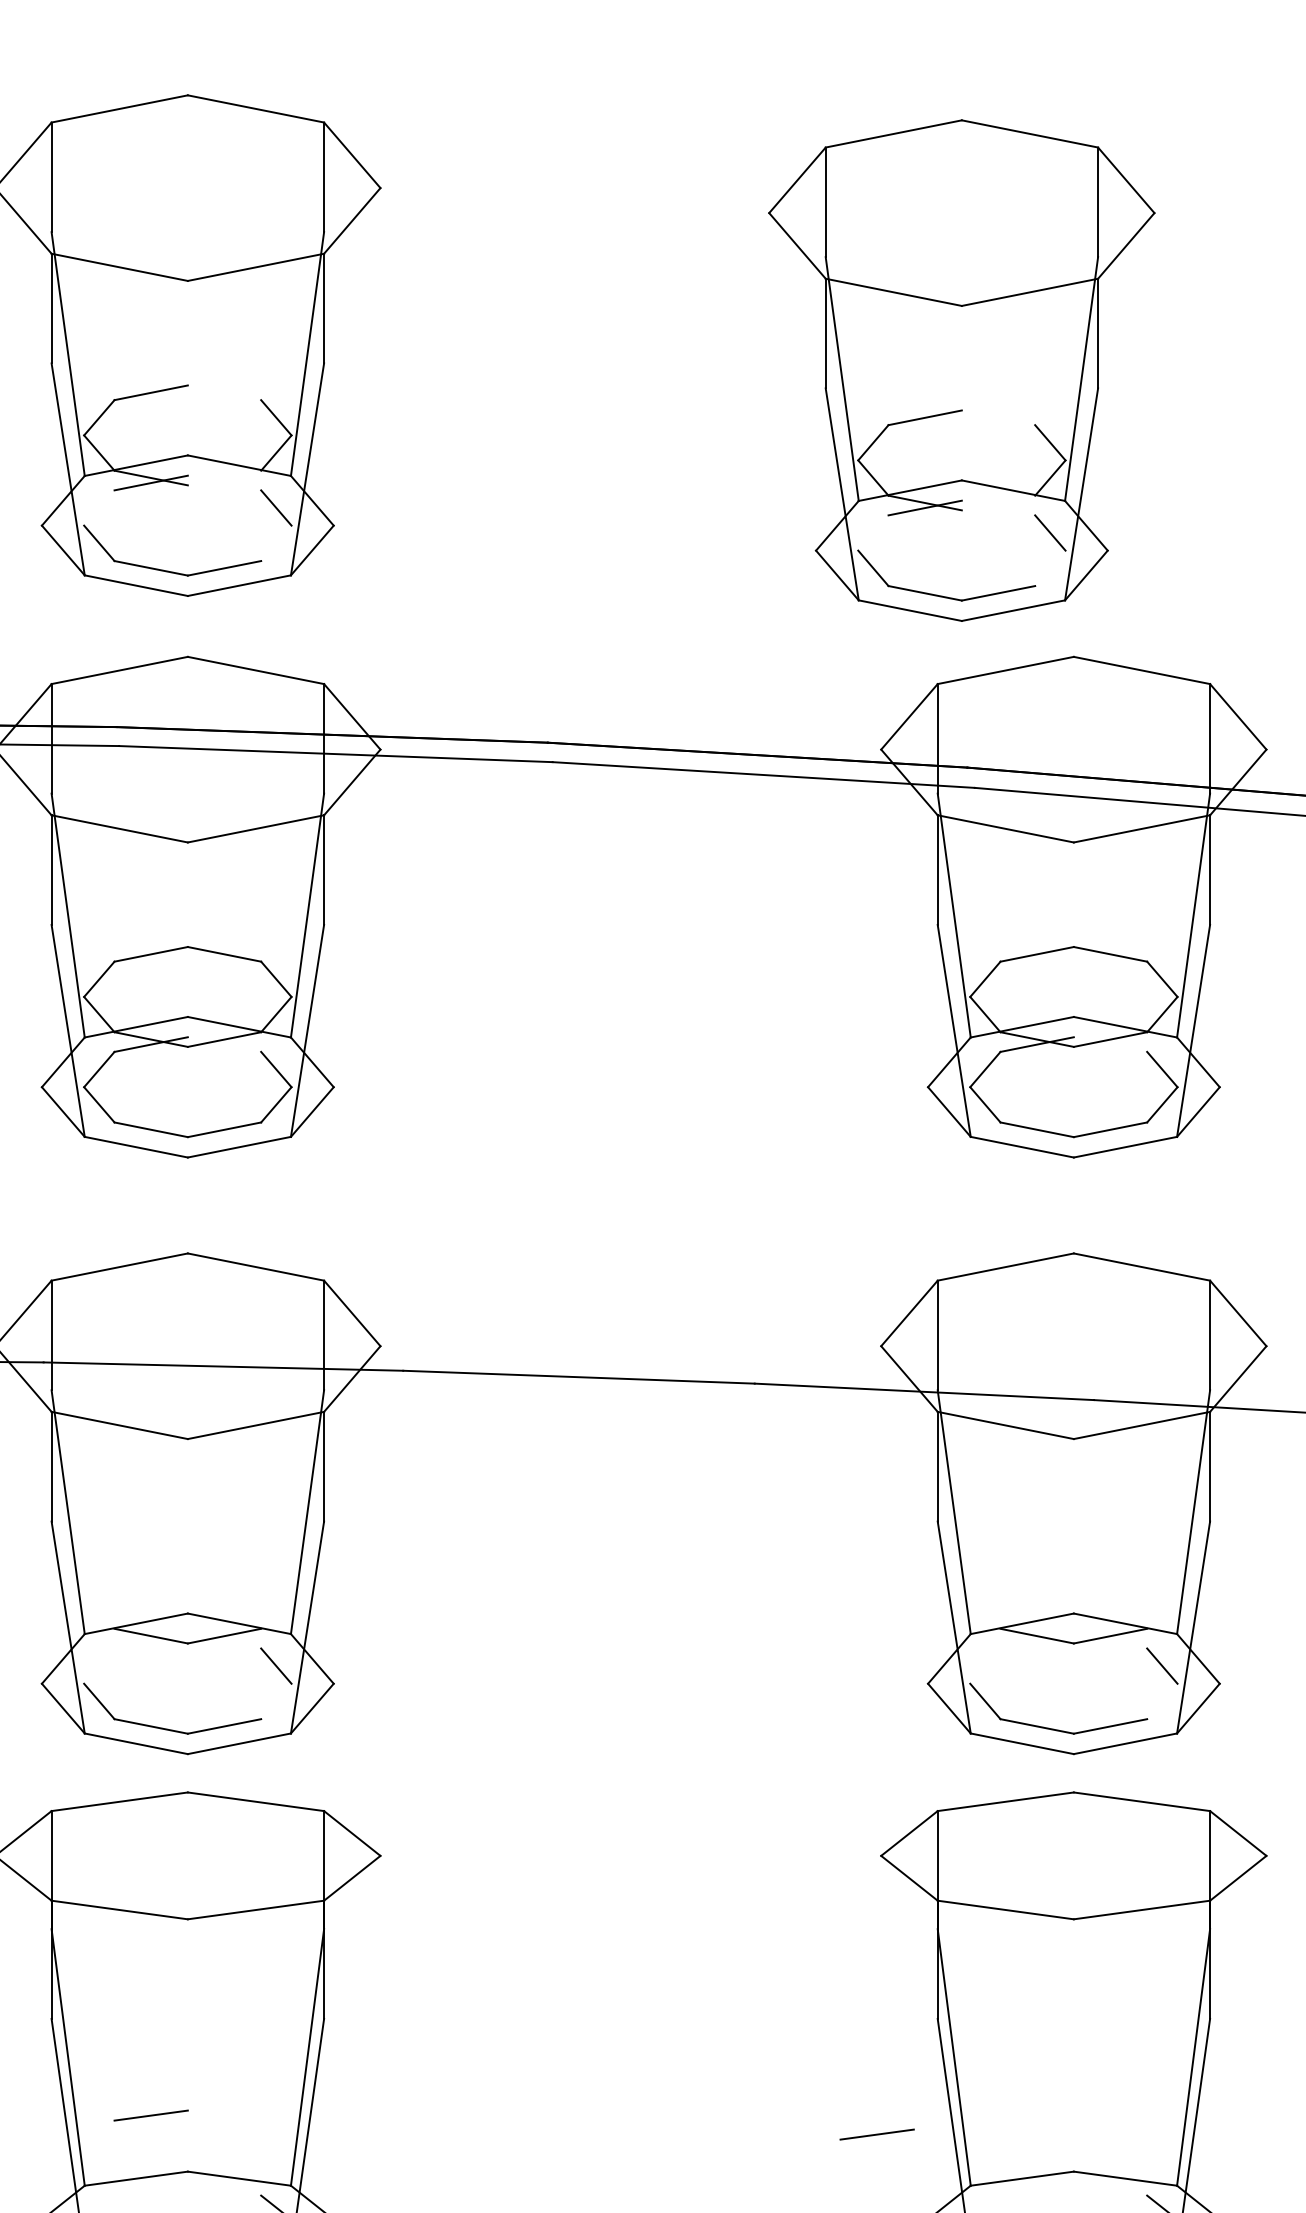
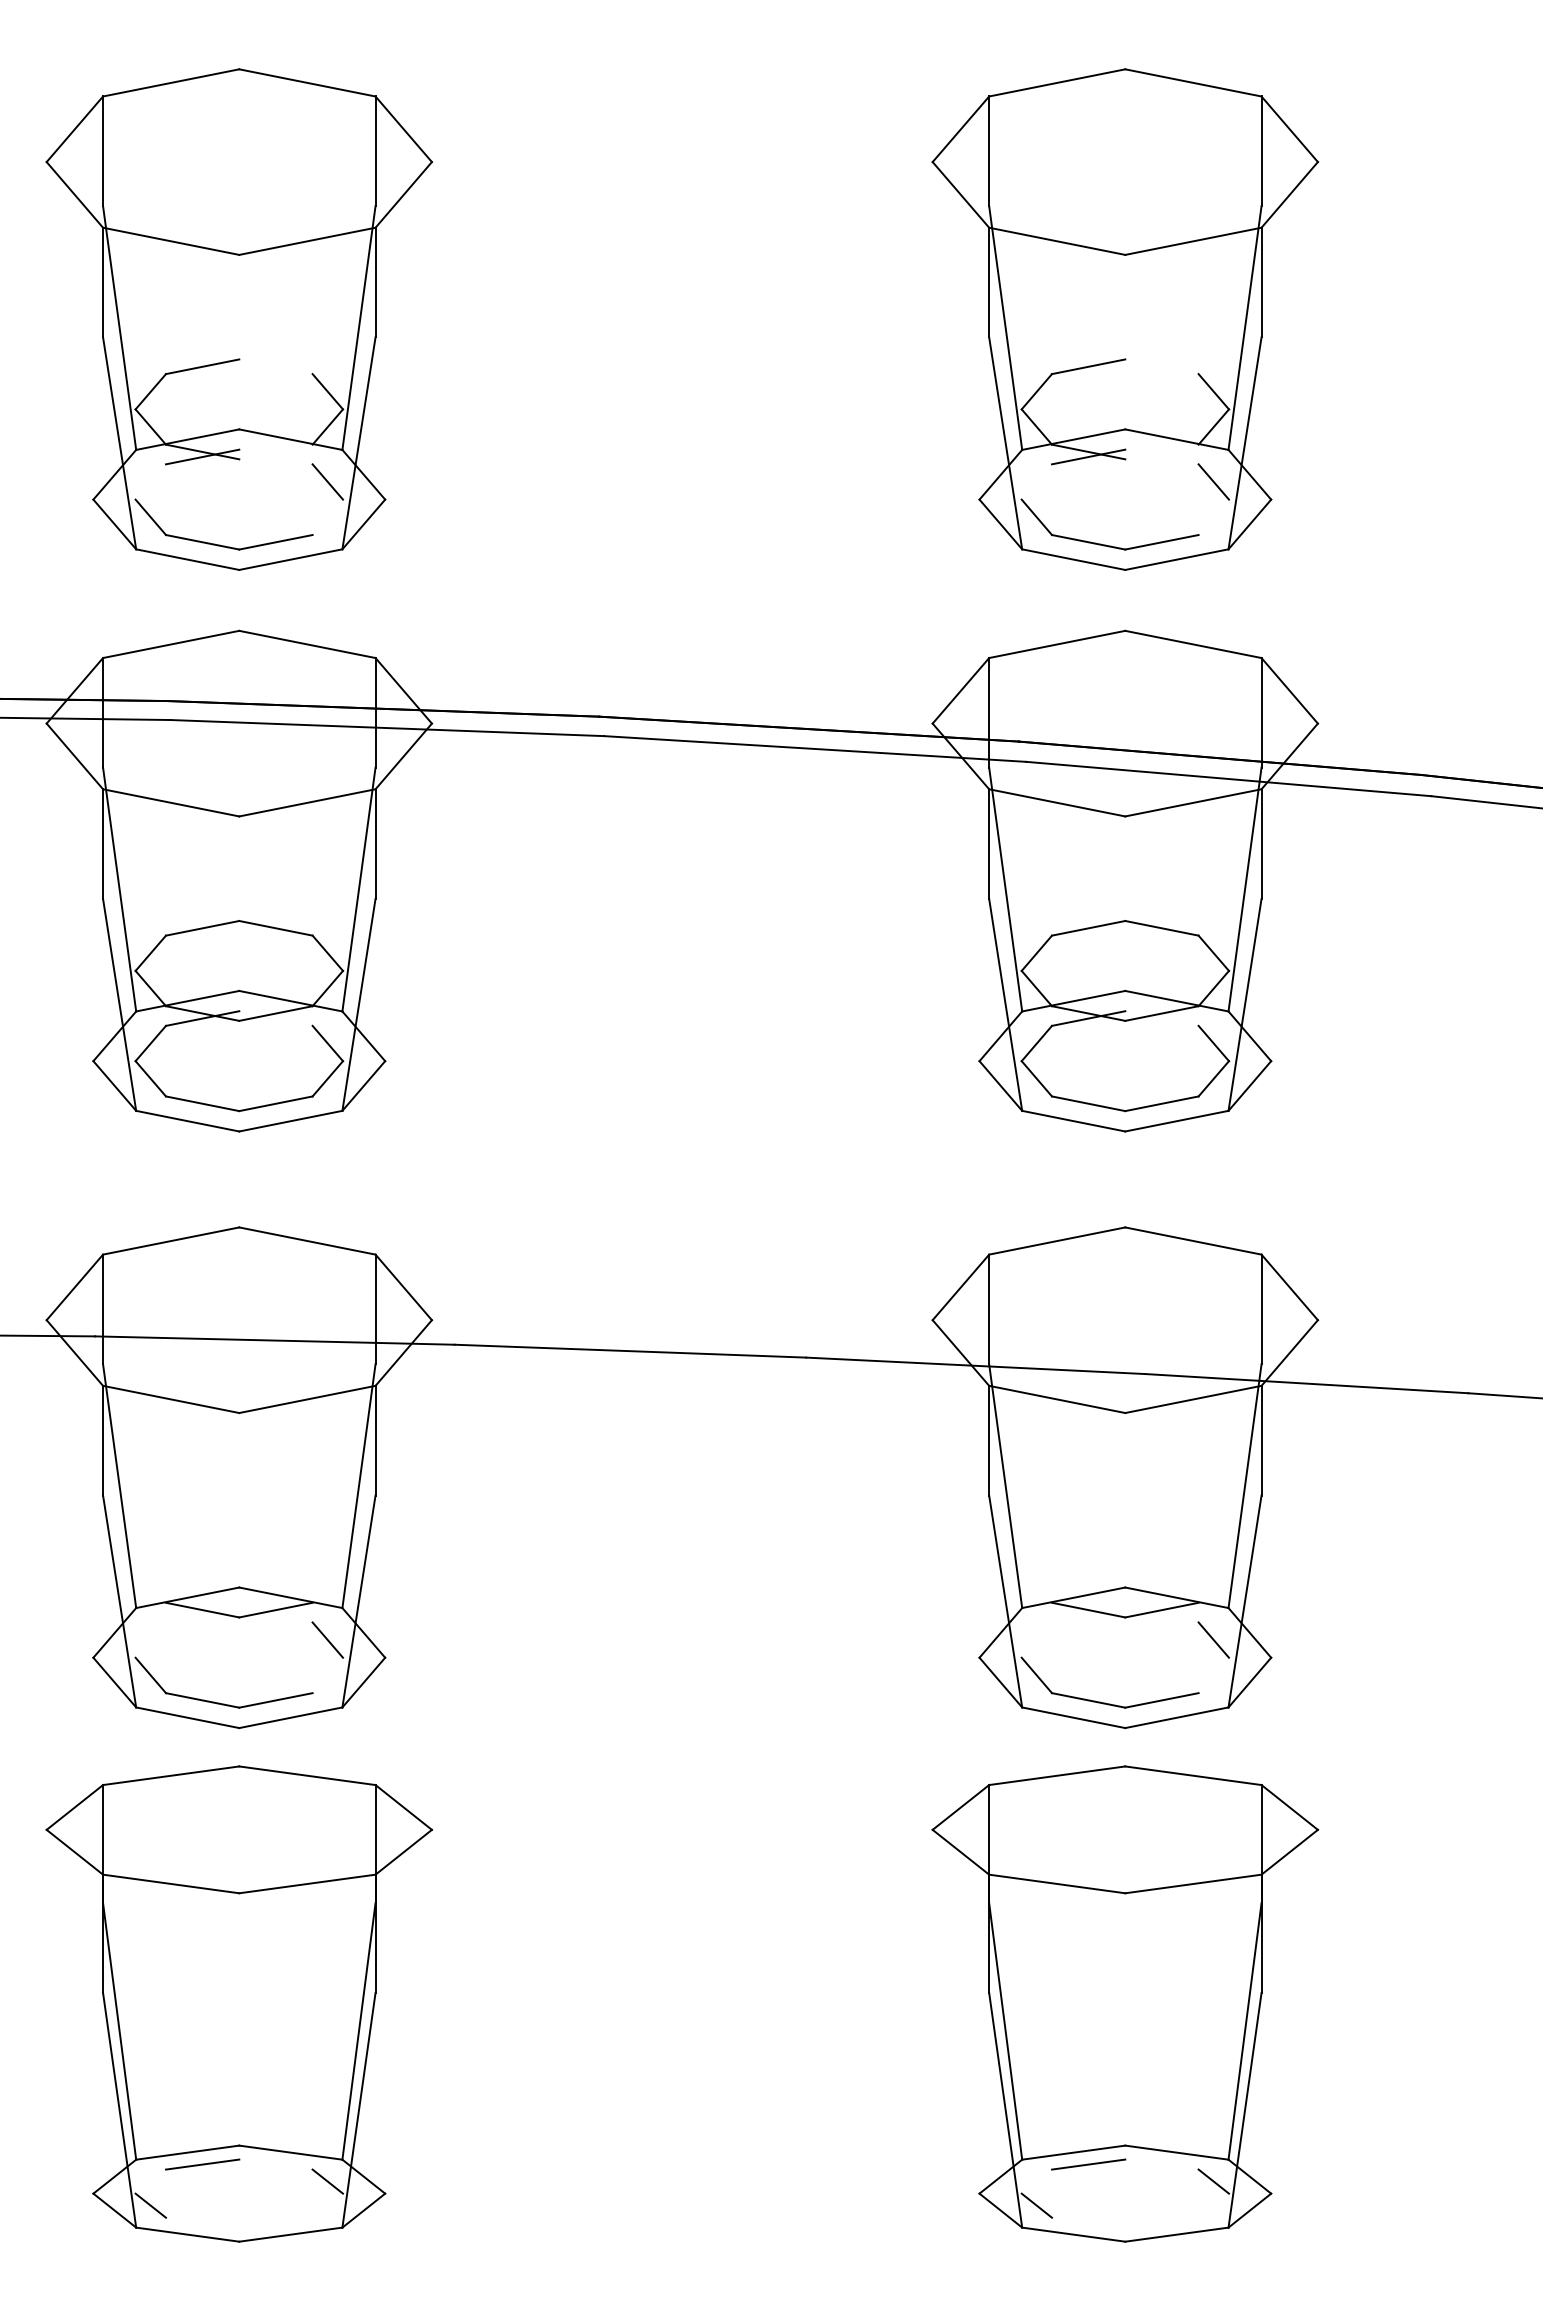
part: (961, 370) -> (1124, 319), moved
line: (151, 2115) -> (202, 2164), moved
line: (877, 2134) -> (1088, 2164), moved

